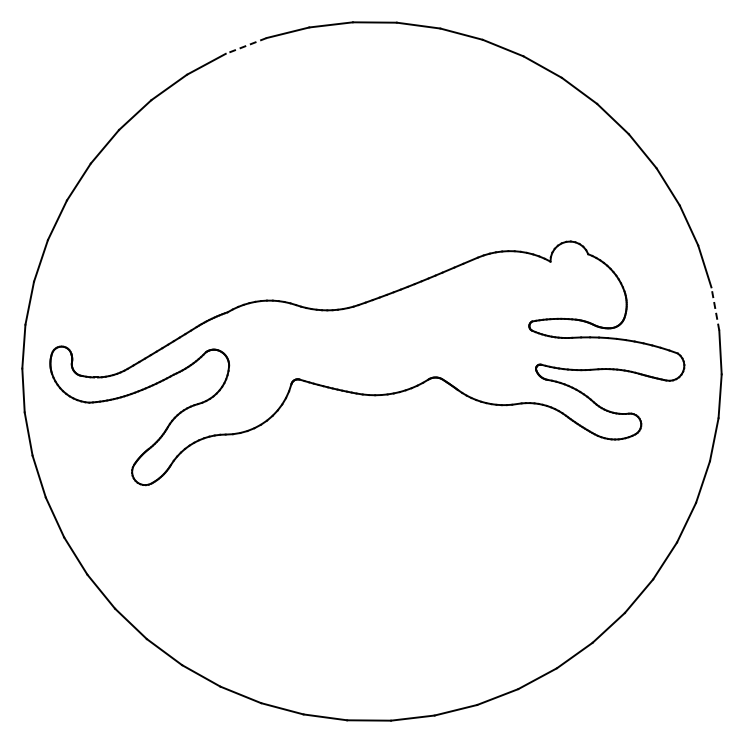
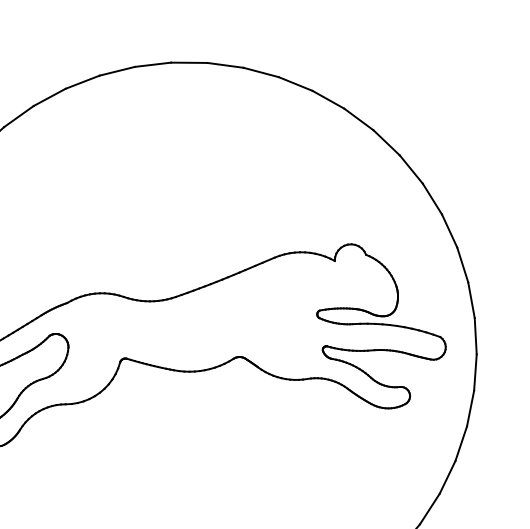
line: (246, 45) -> (82, 81), dashed -> solid
line: (715, 308) -> (471, 299), dashed -> solid

